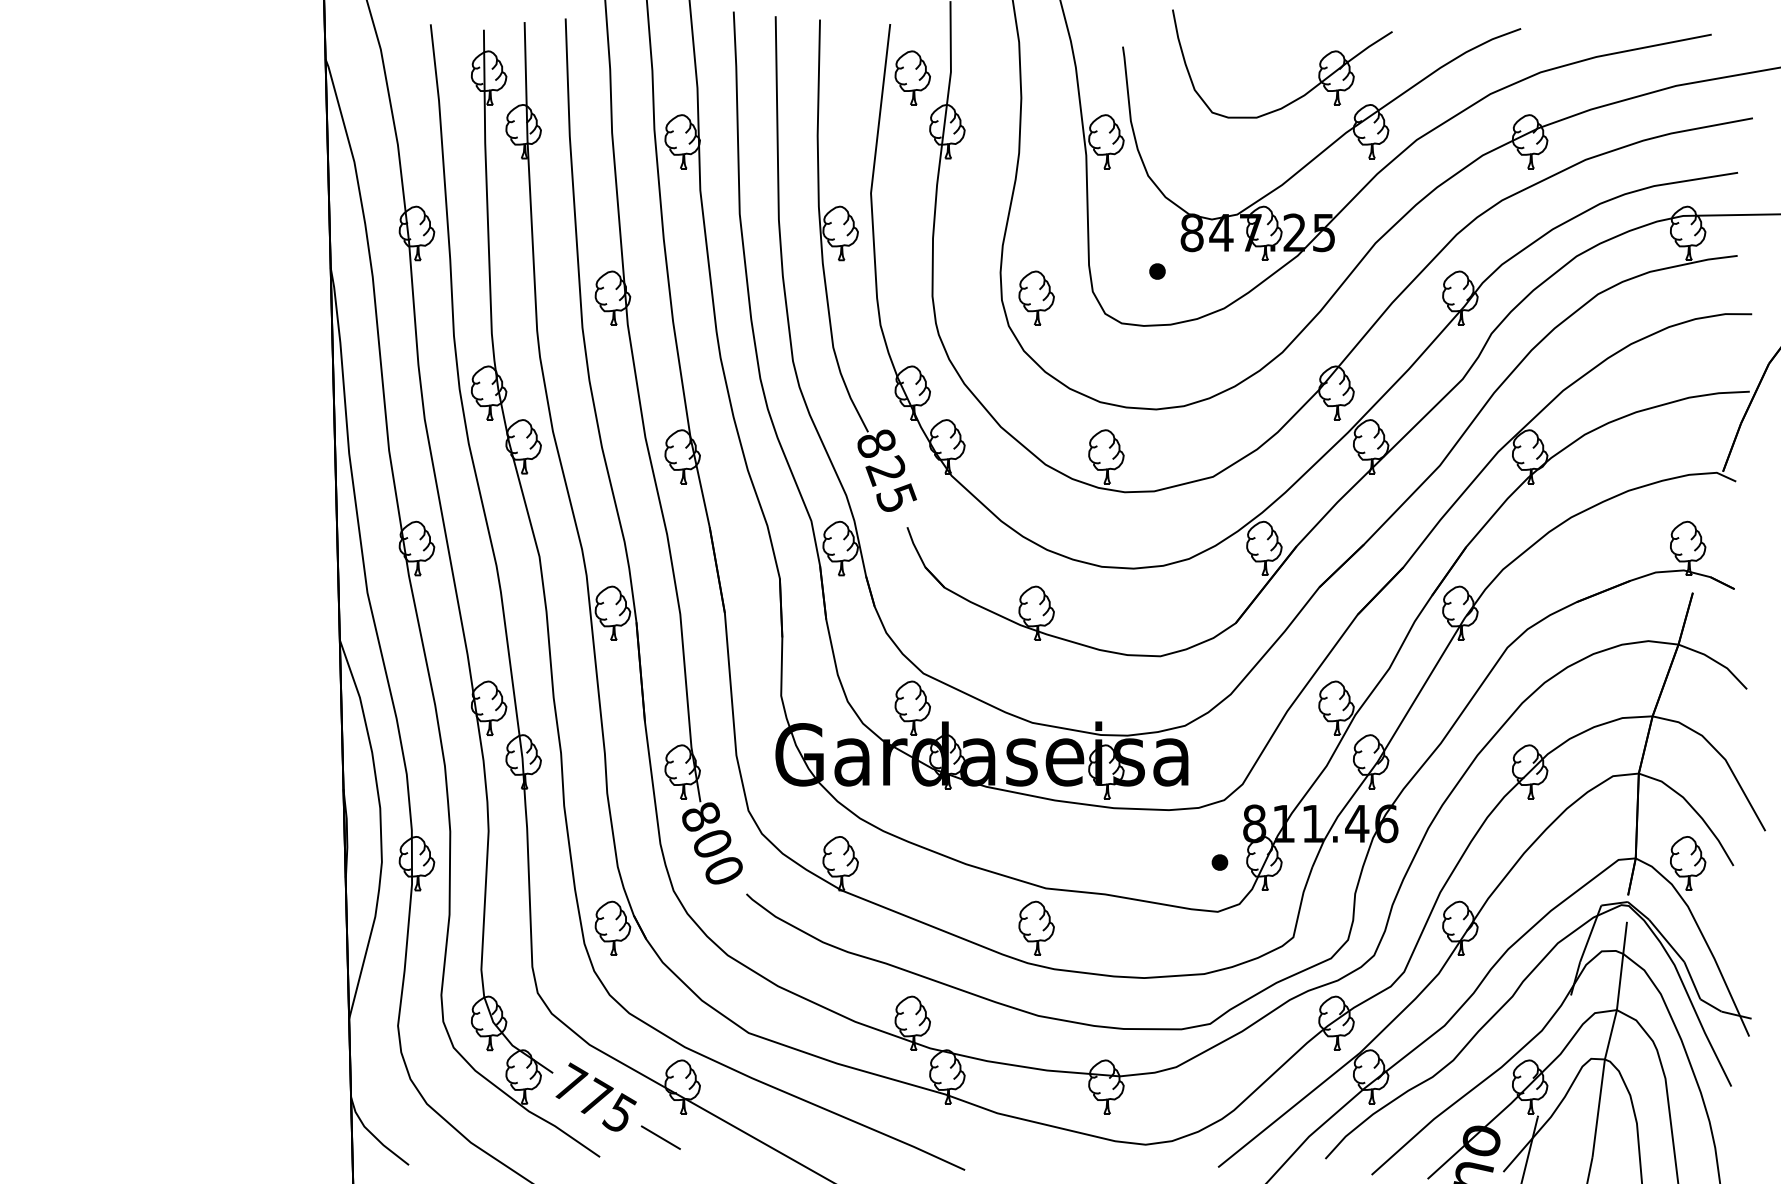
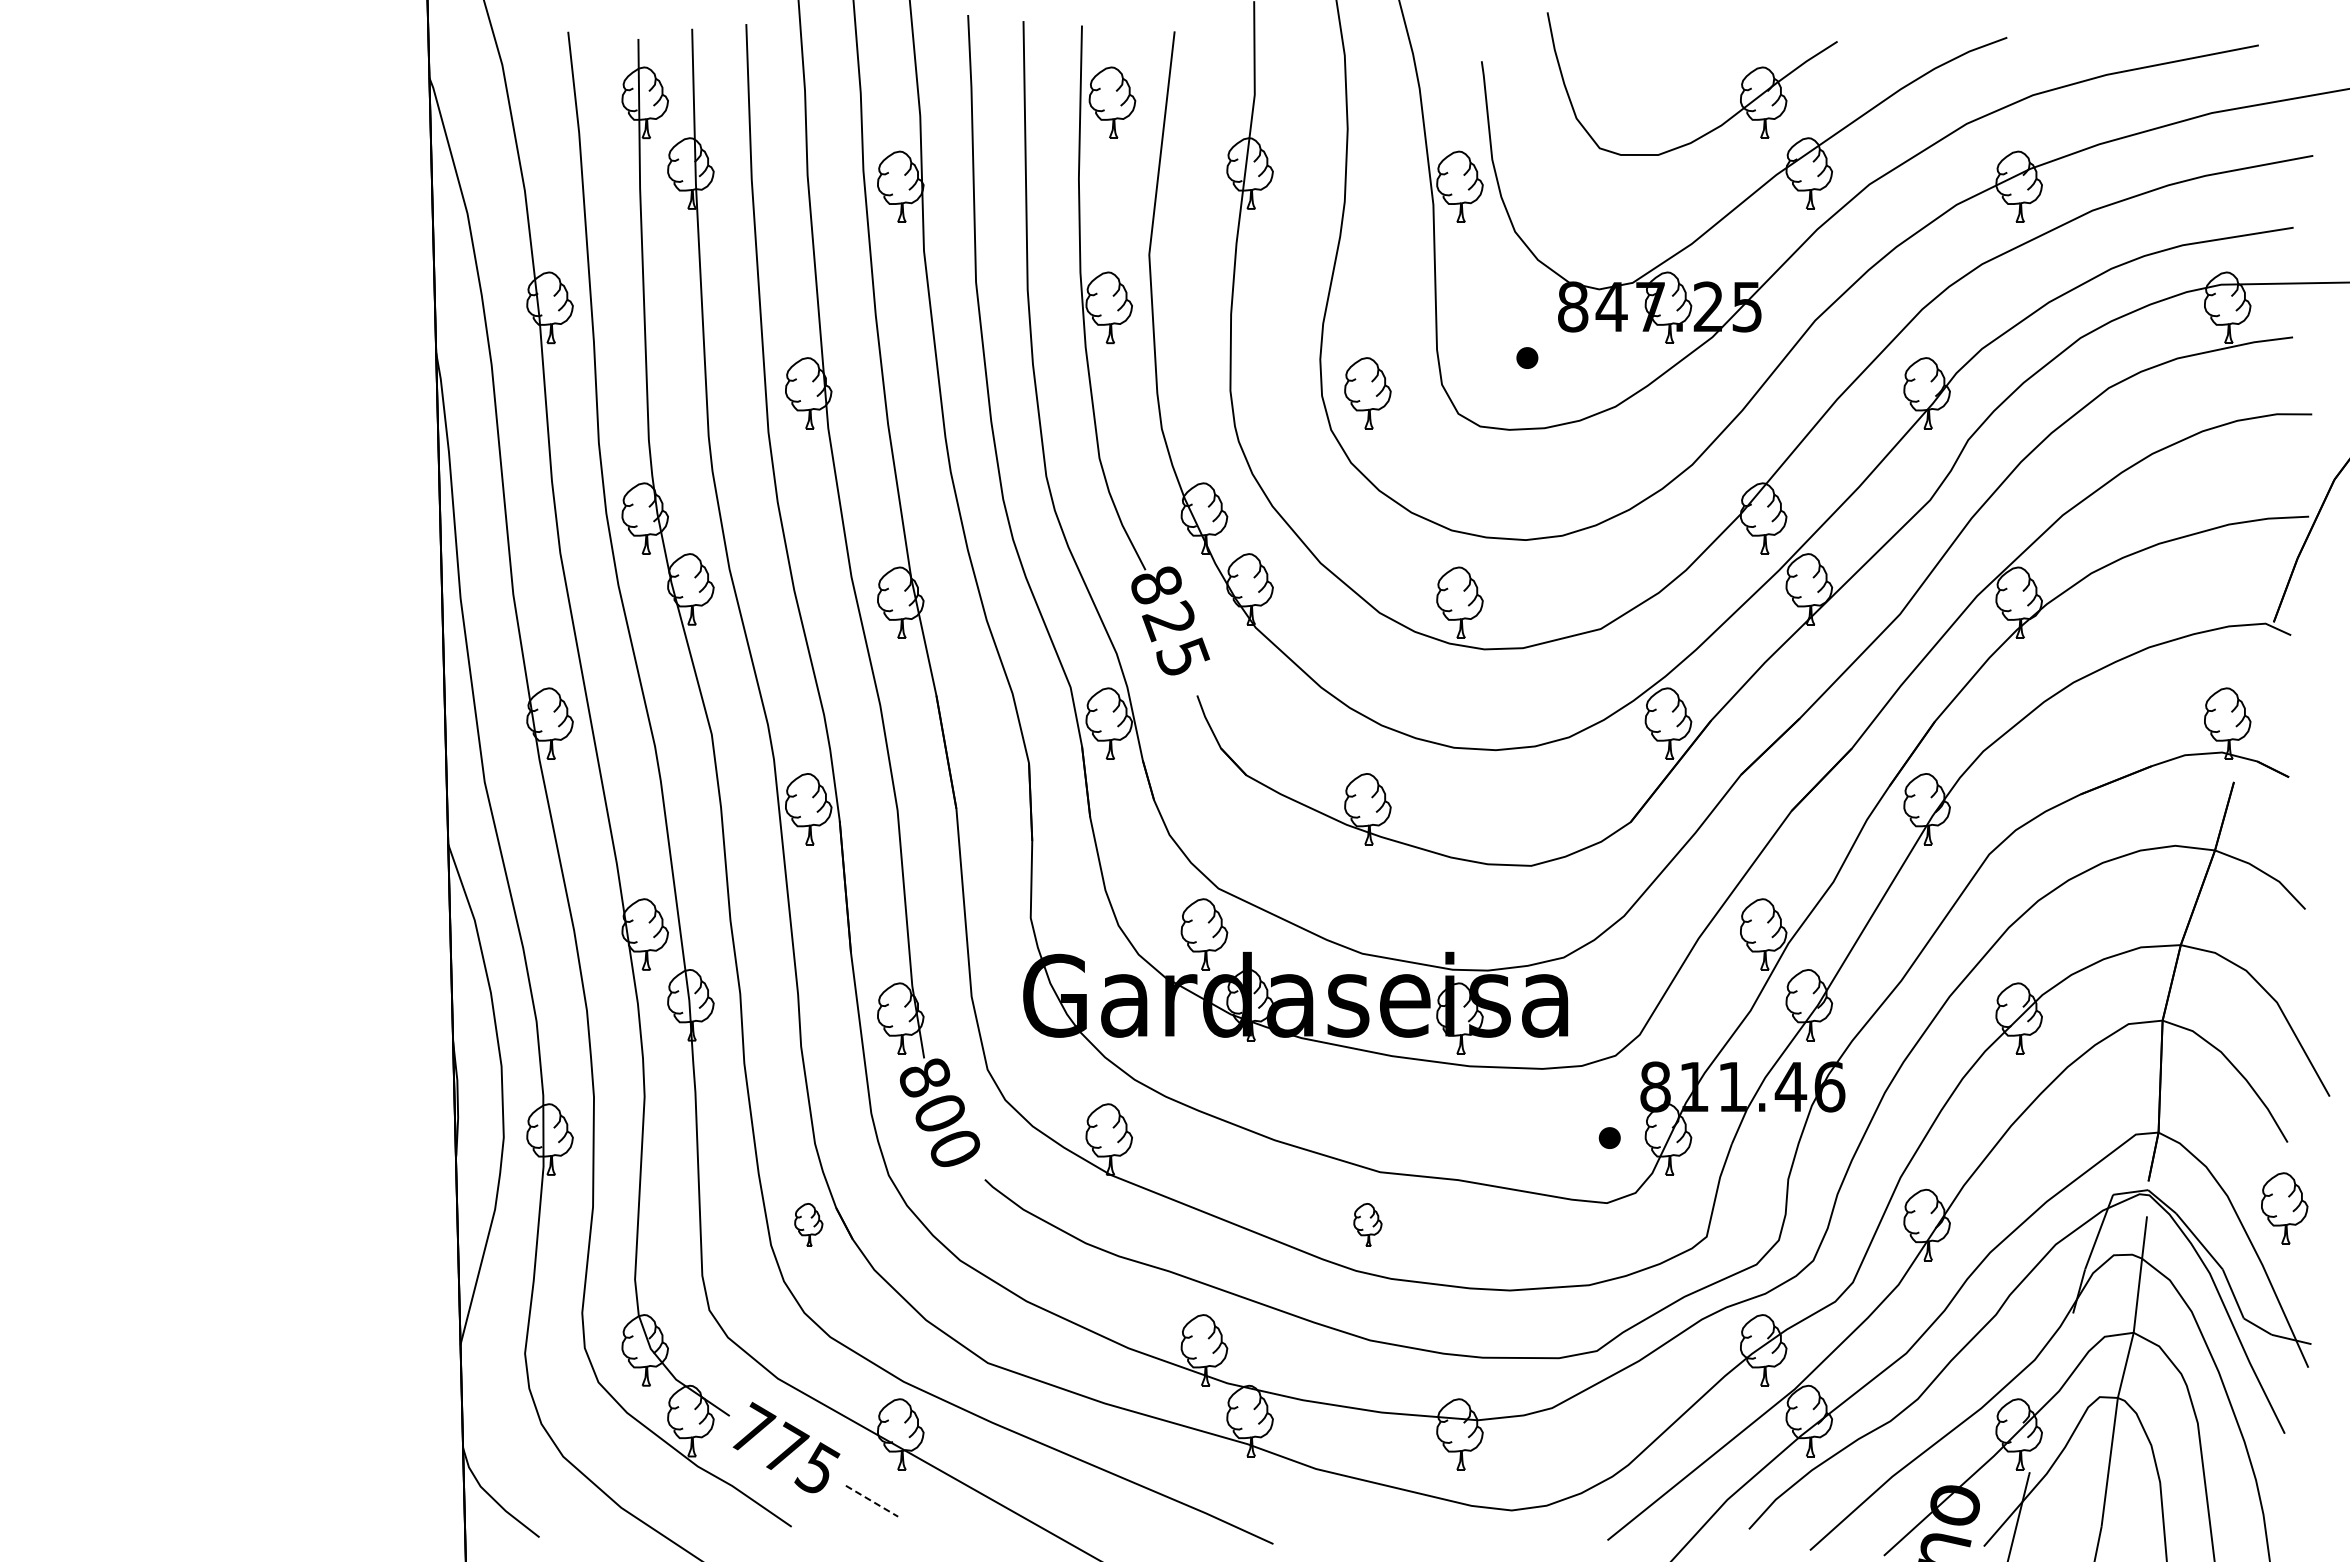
part: (912, 77) -> (1112, 102), moved
part: (1687, 863) -> (2284, 1208), moved
part: (612, 928) -> (808, 1224), size x0.6
part: (1036, 928) -> (1367, 1224), size x0.6
line: (661, 1137) -> (872, 1501), solid -> dashed

